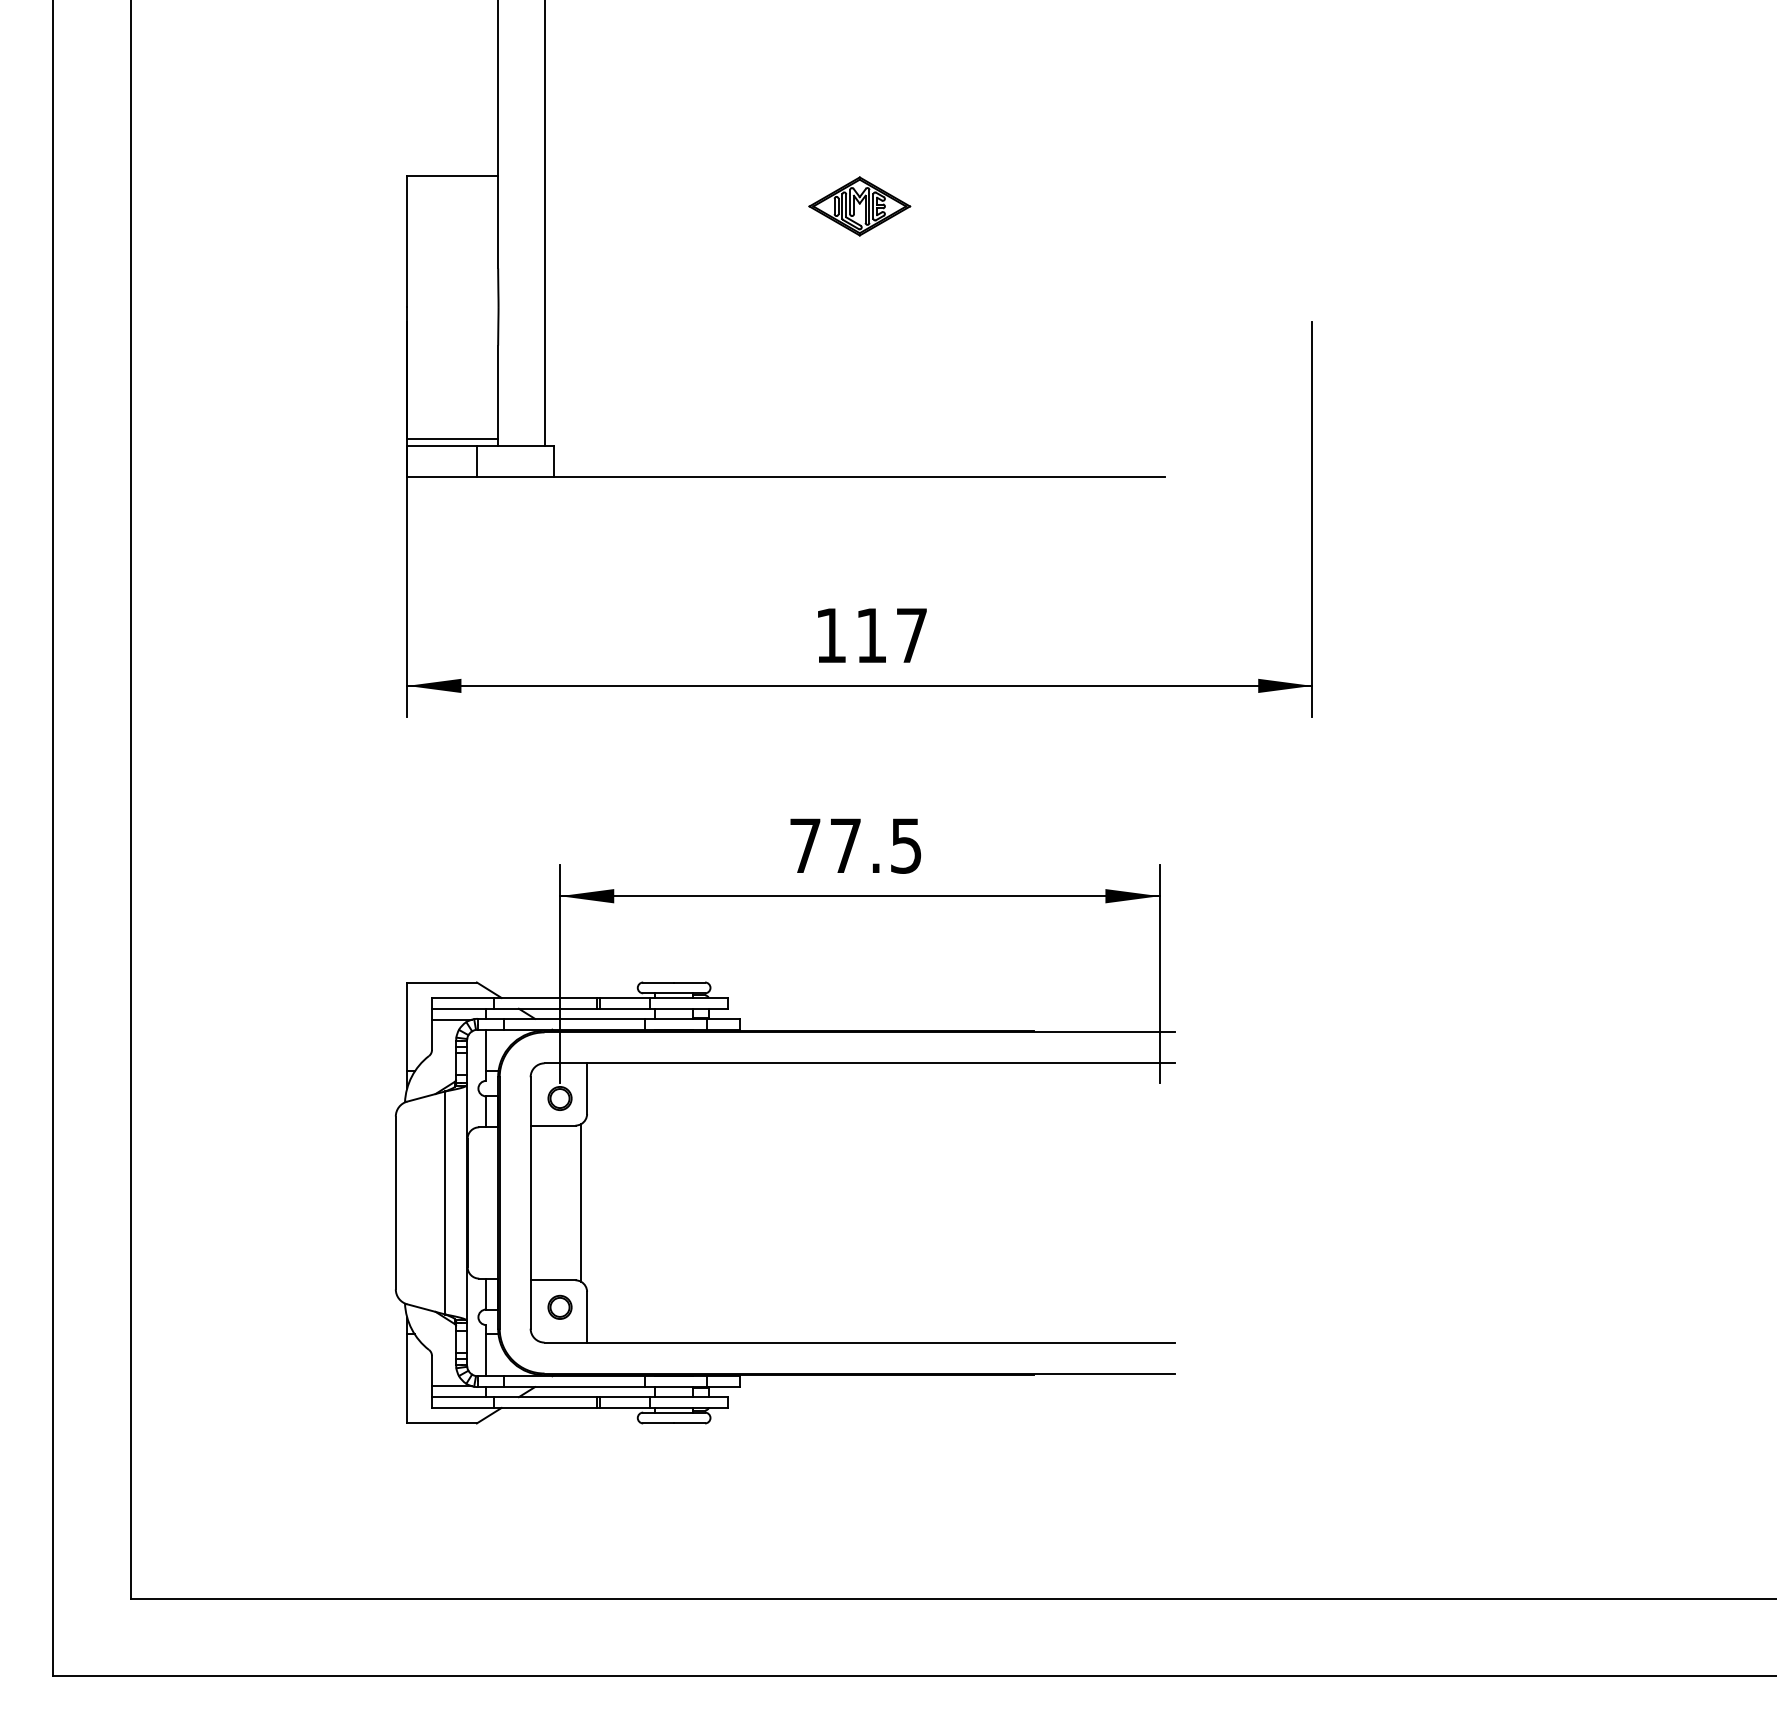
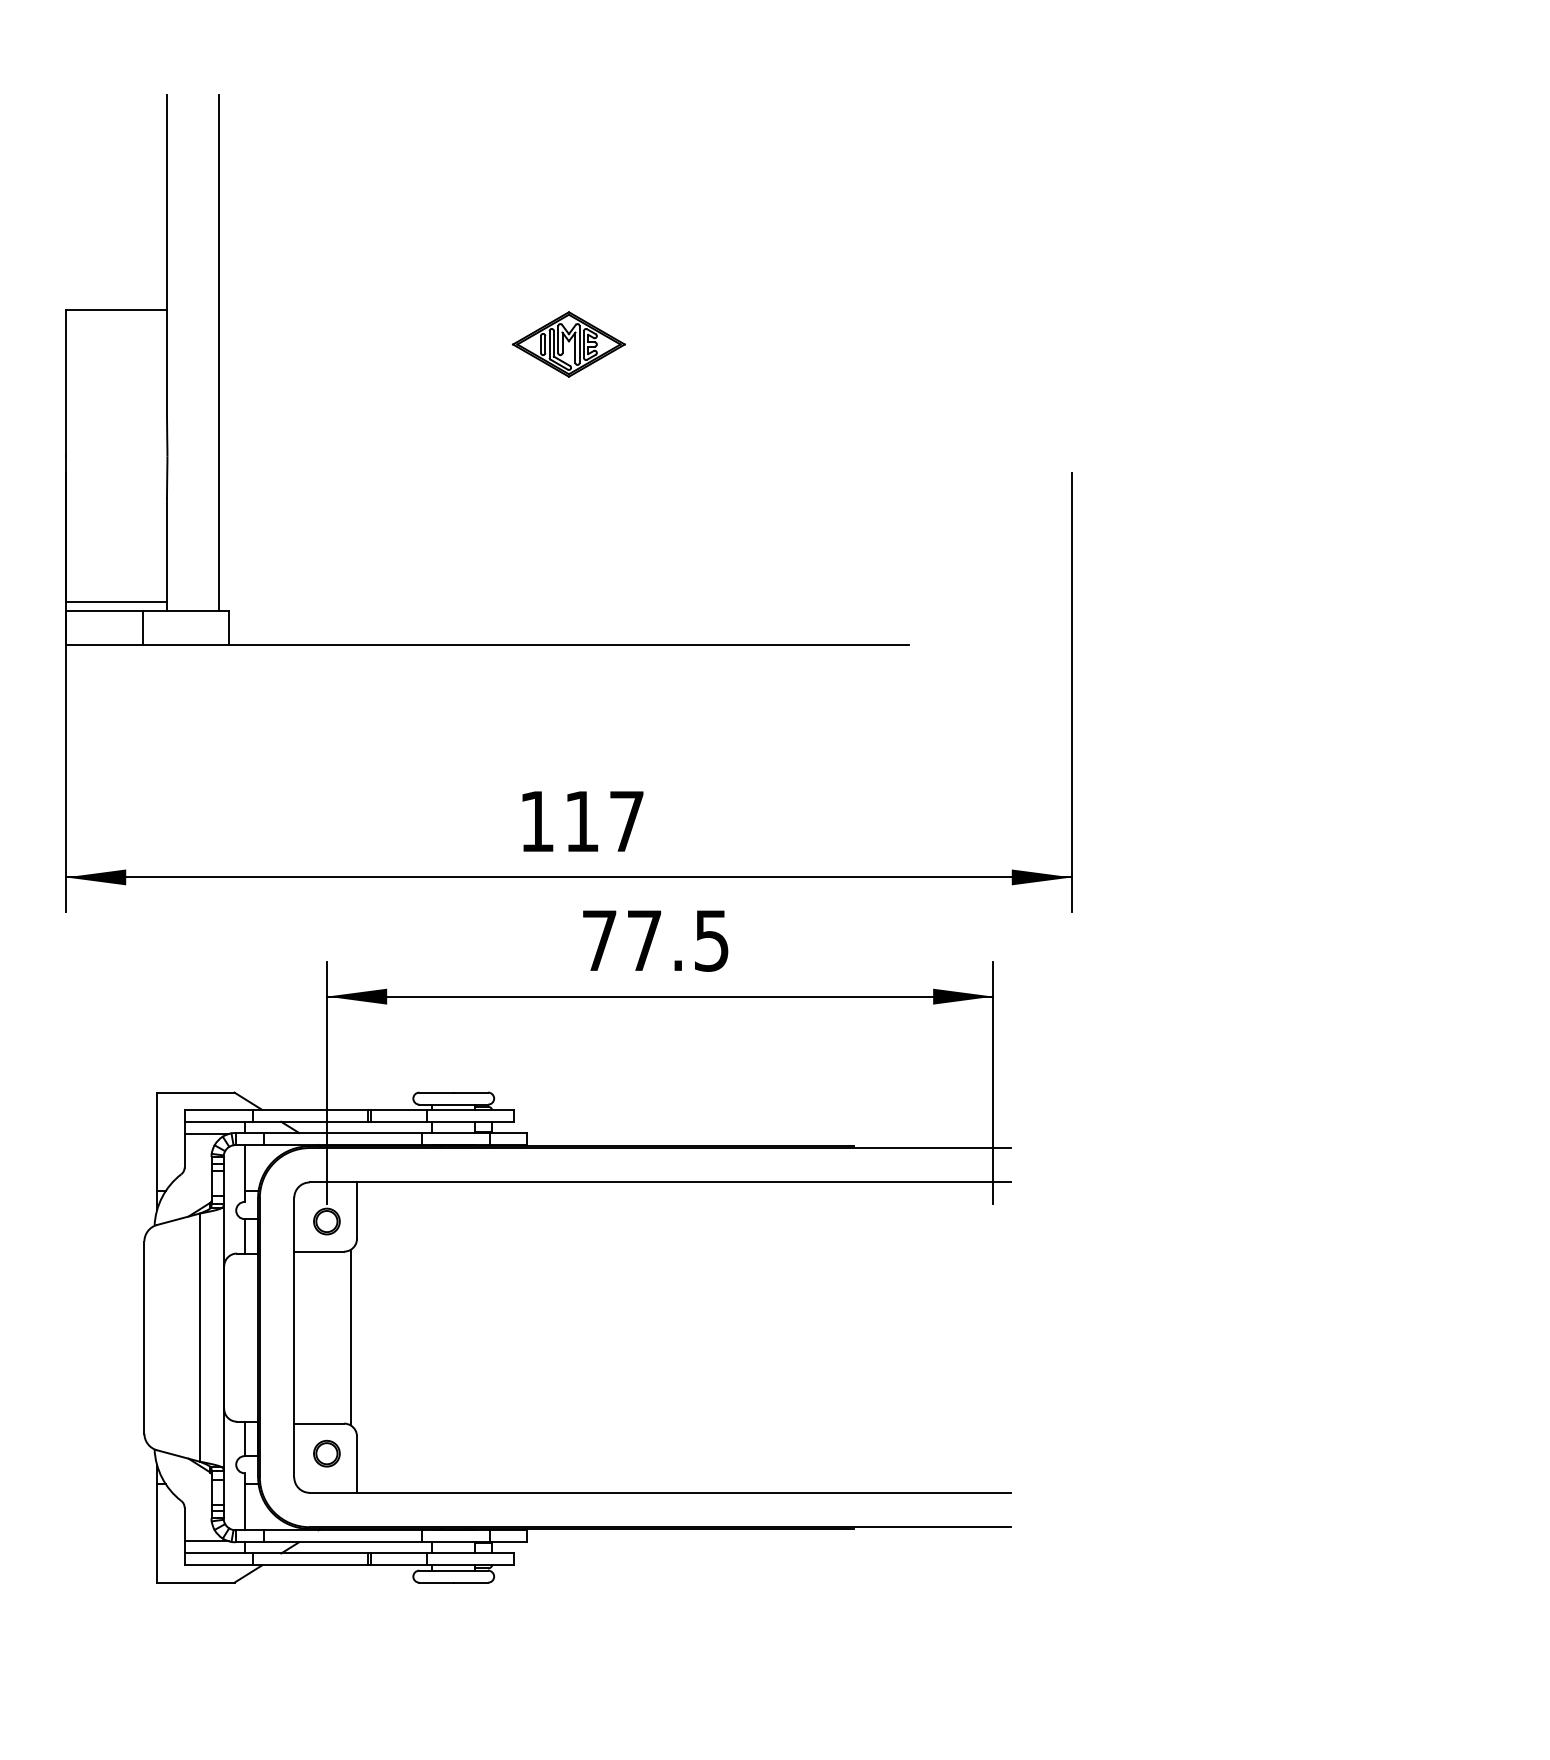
part: (785, 1063) -> (577, 1182), moved

